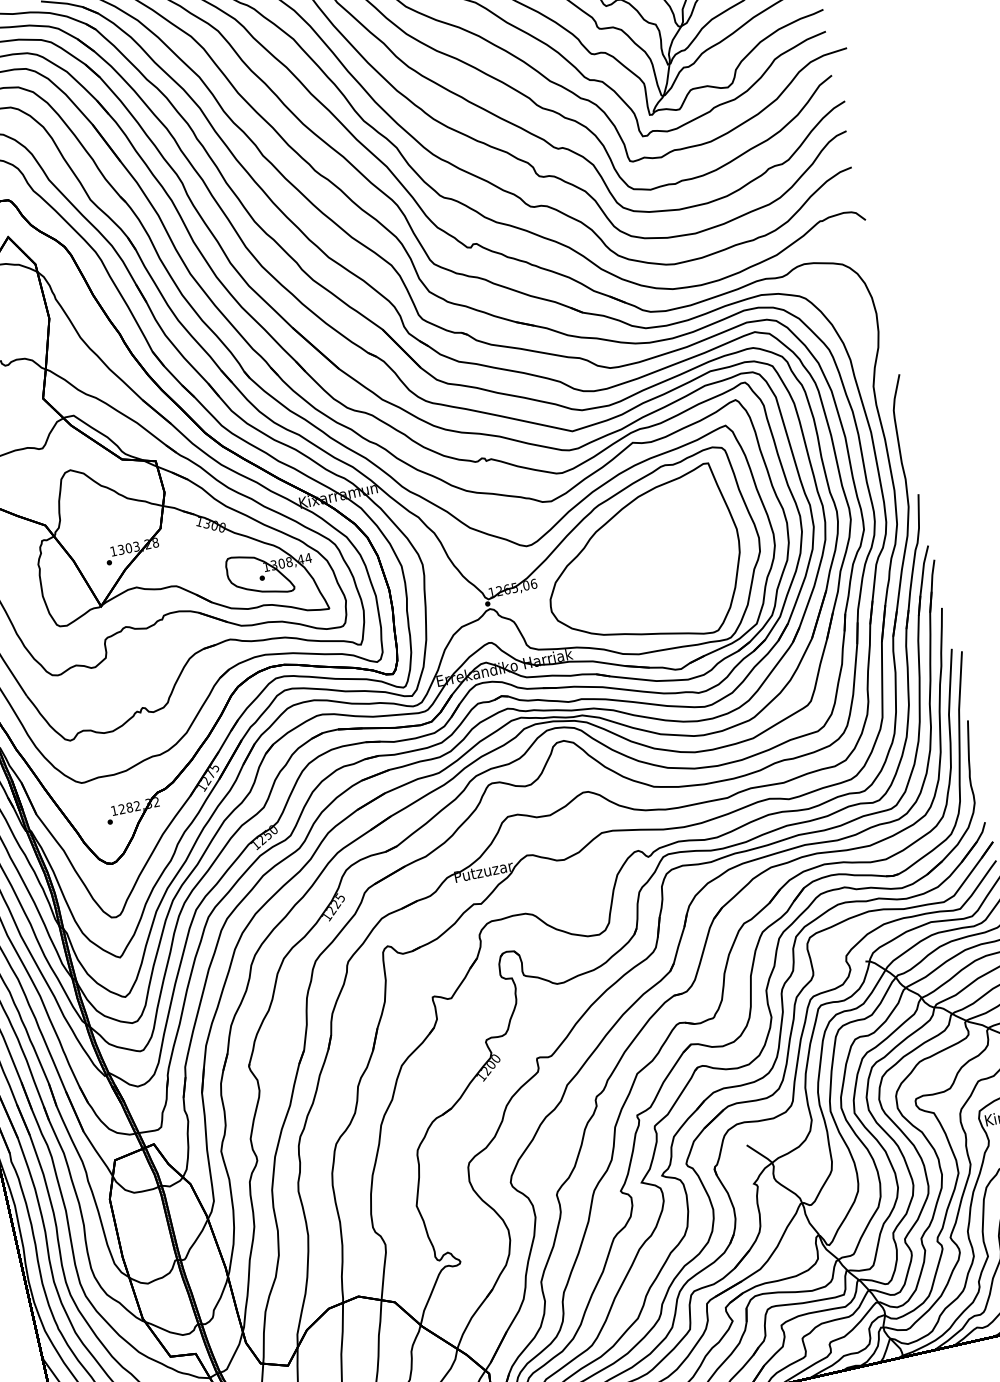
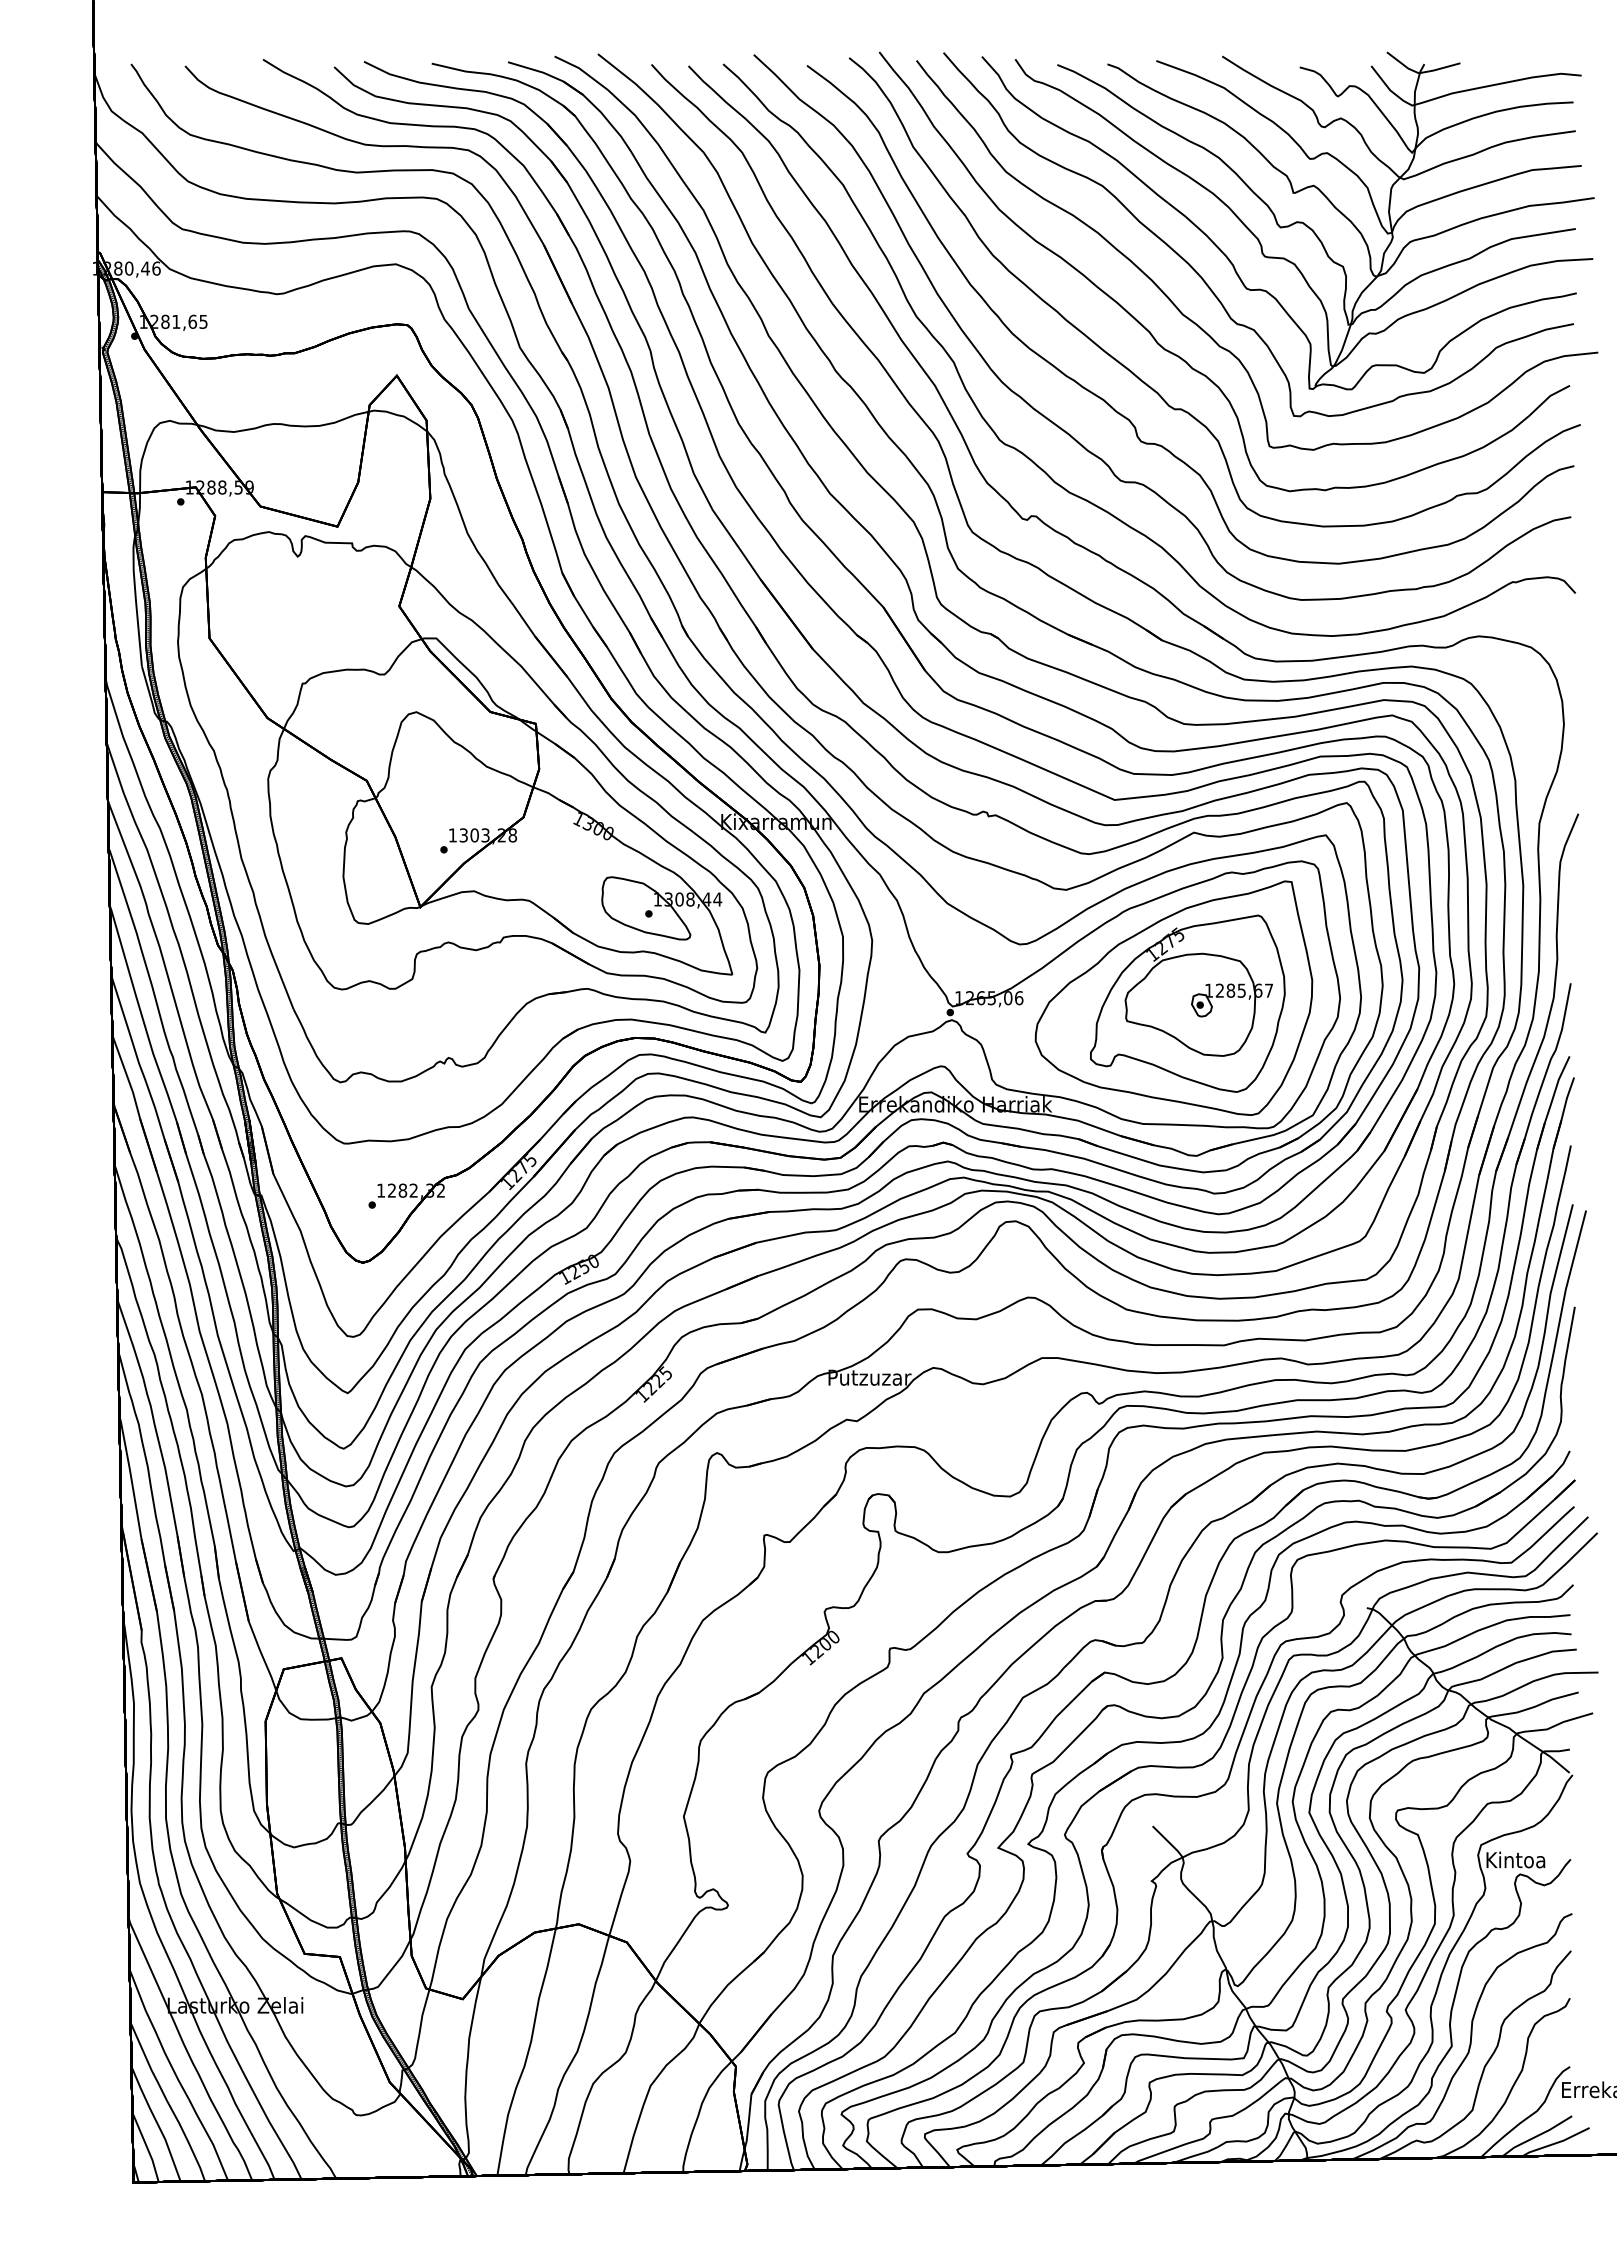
part: (652, 563) -> (1187, 1003), added

